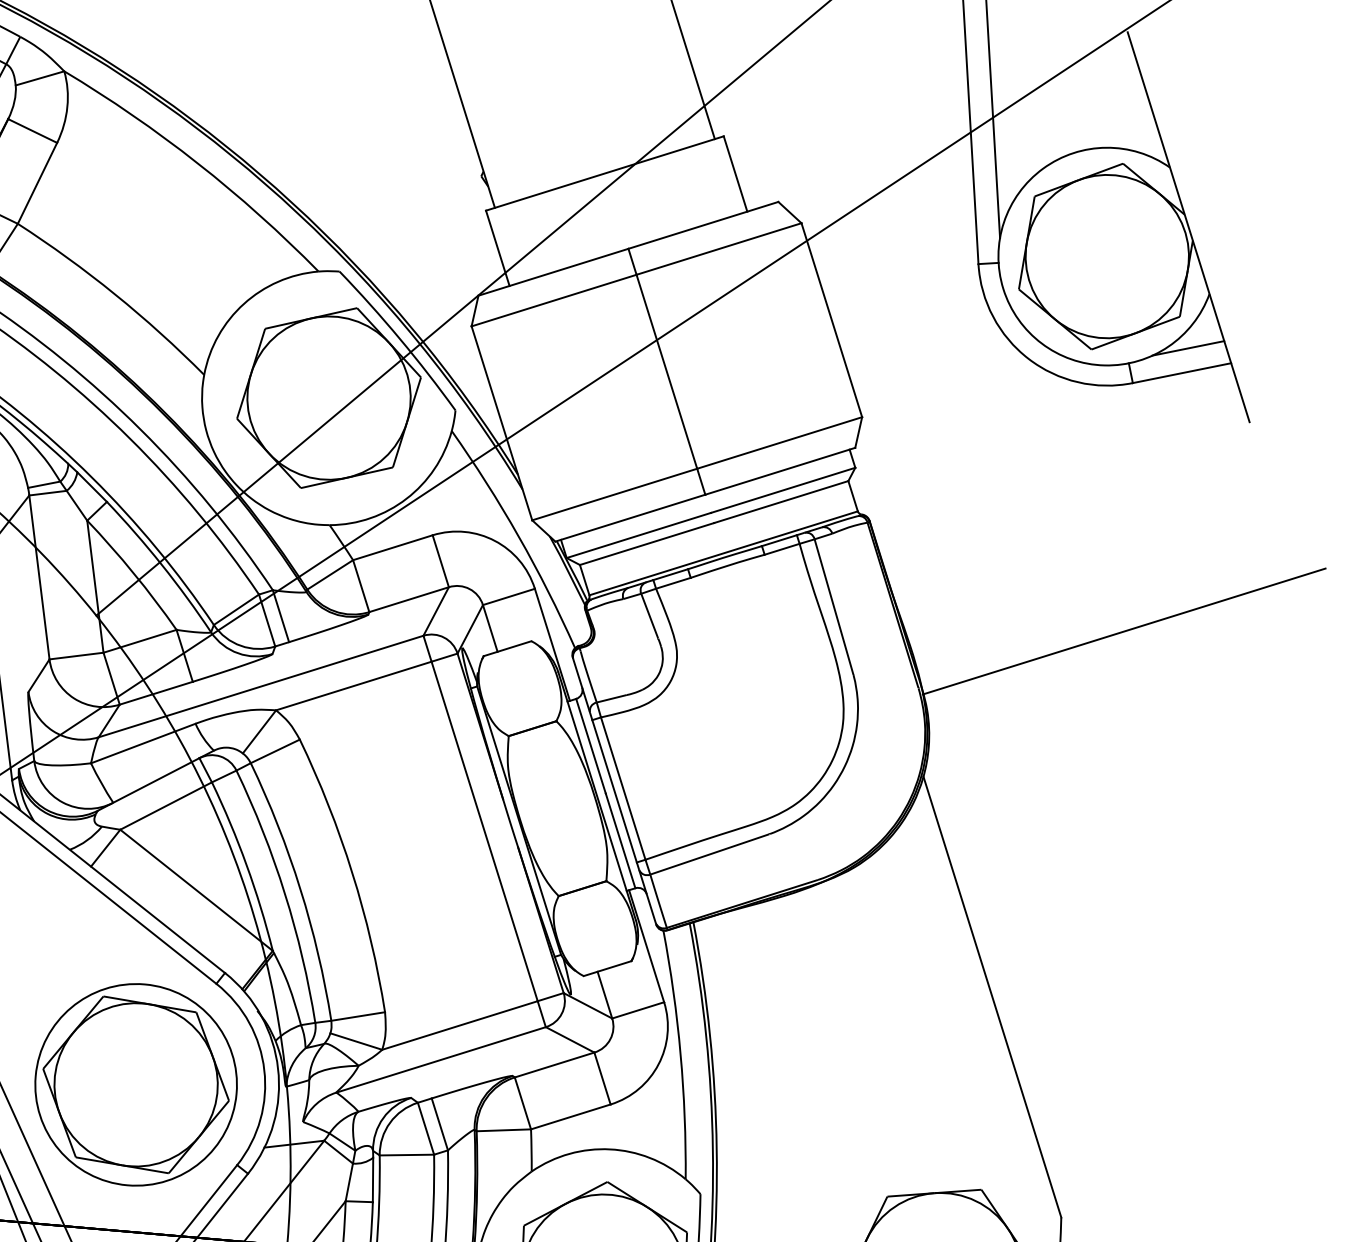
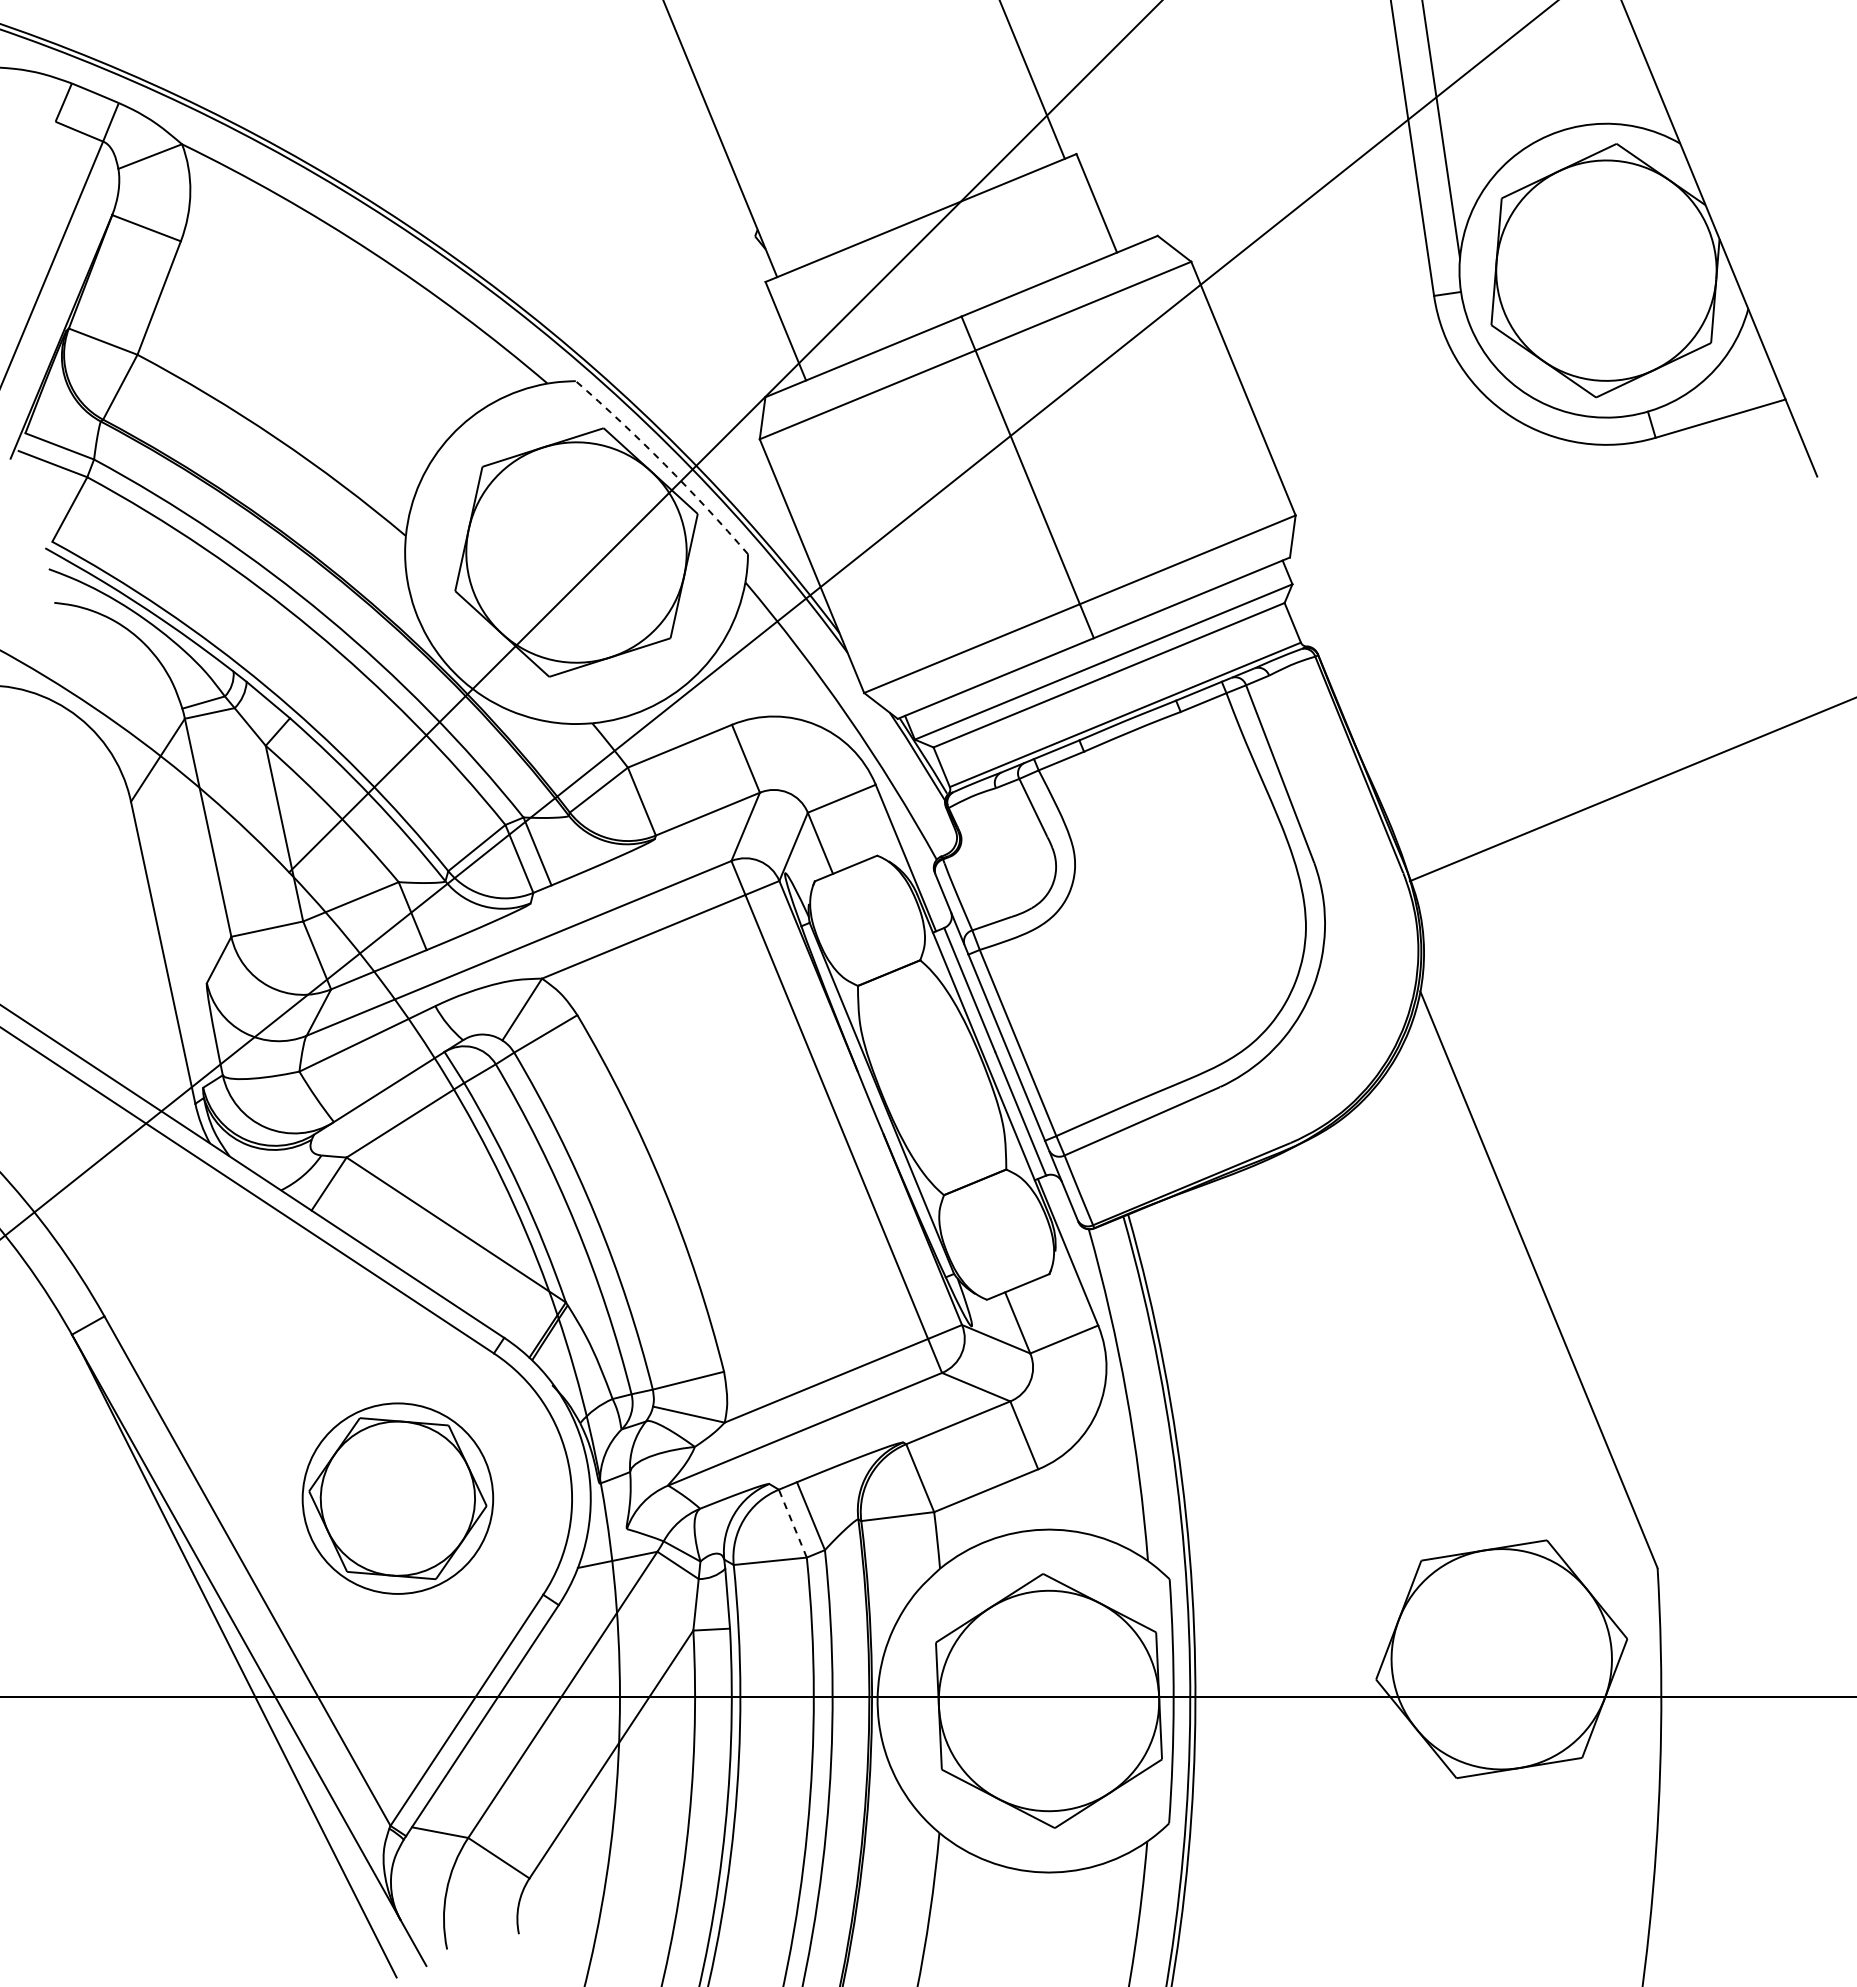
arc: (399, 338) -> (664, 464), solid -> dashed
line: (1188, 348) -> (1726, 384), removed
part: (135, 1084) -> (397, 1498), size x0.7
line: (425, 1128) -> (792, 1523), solid -> dashed

